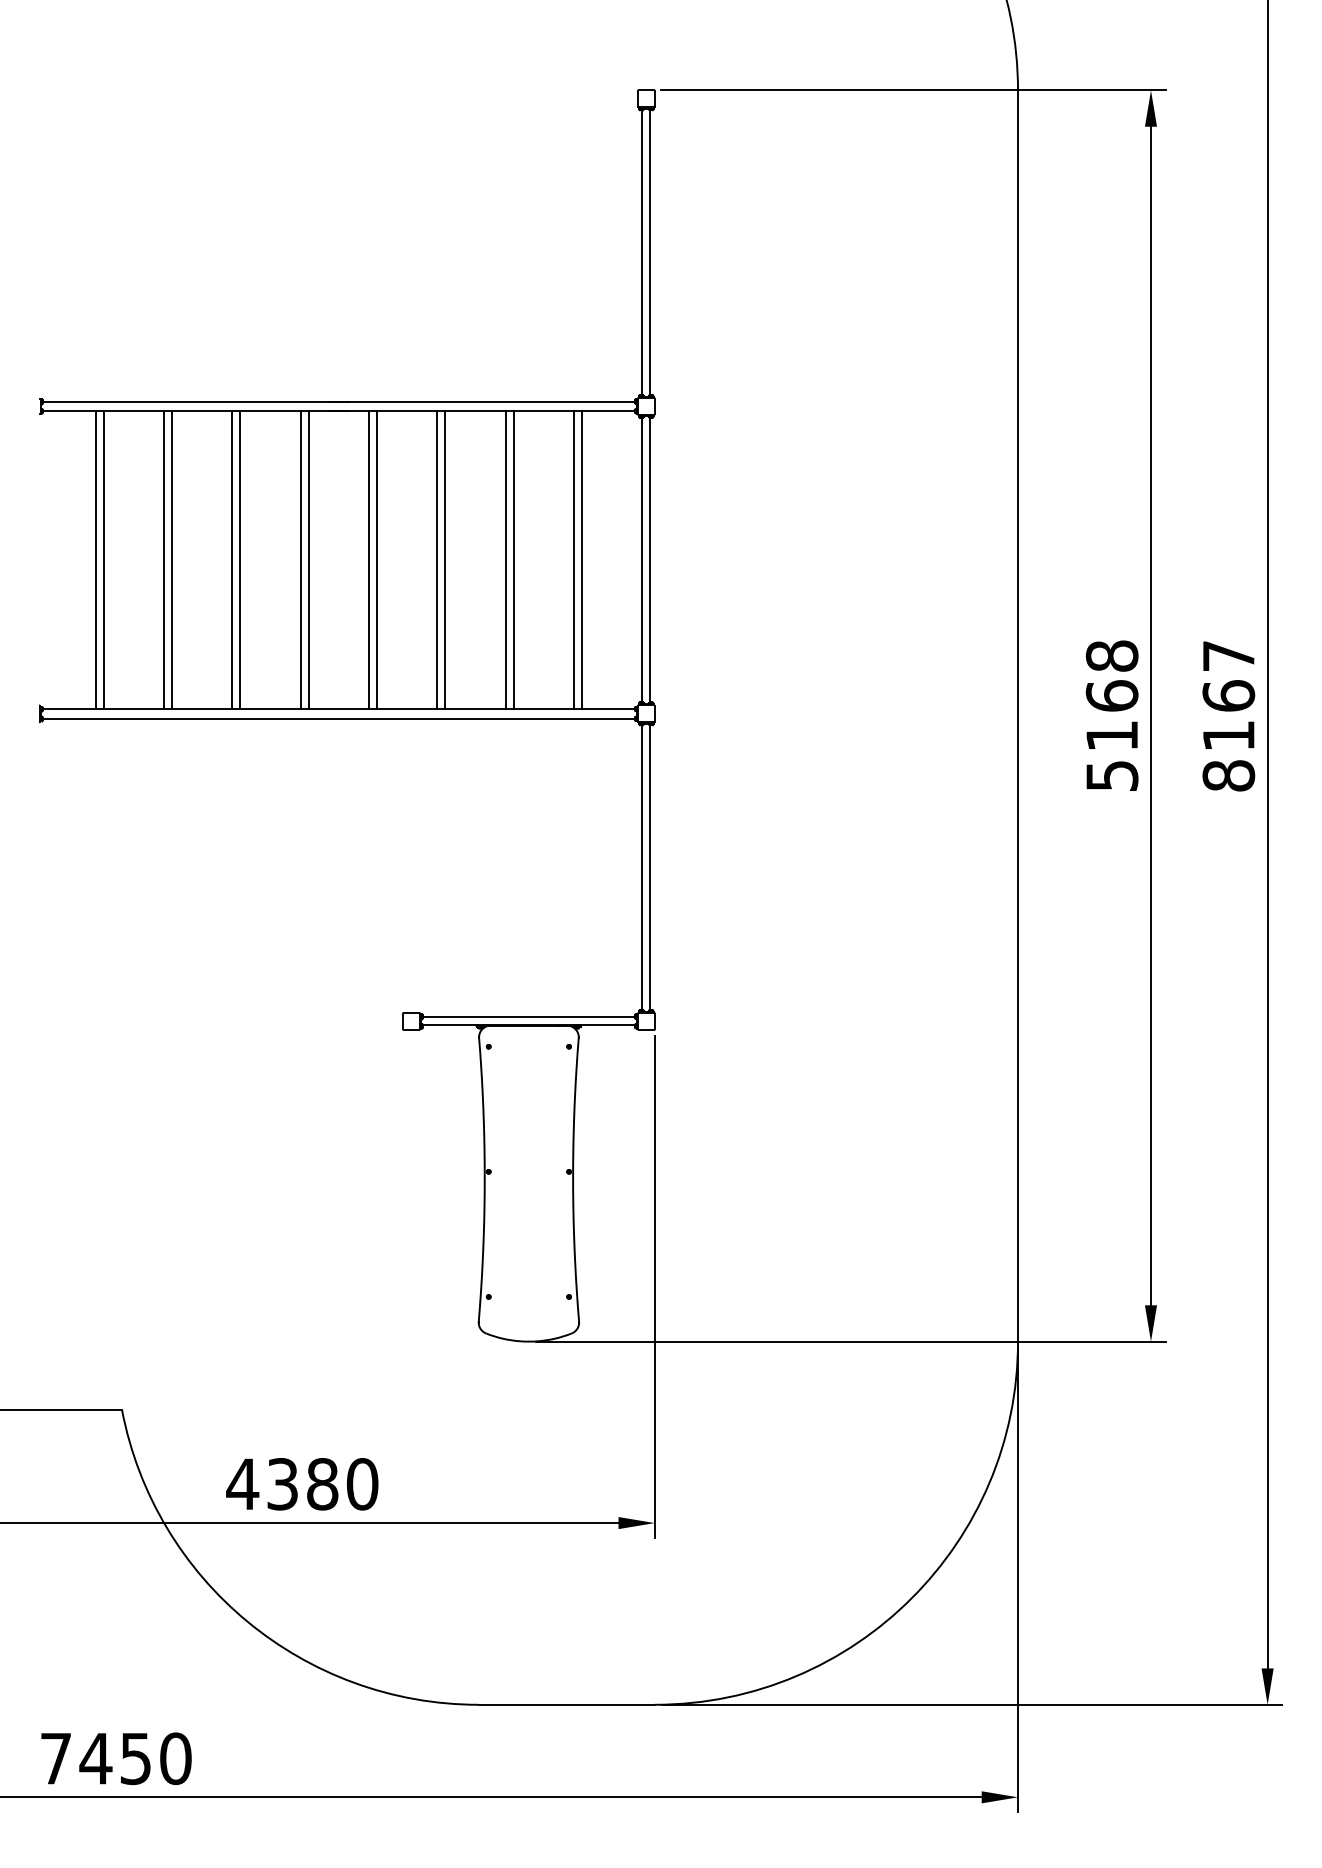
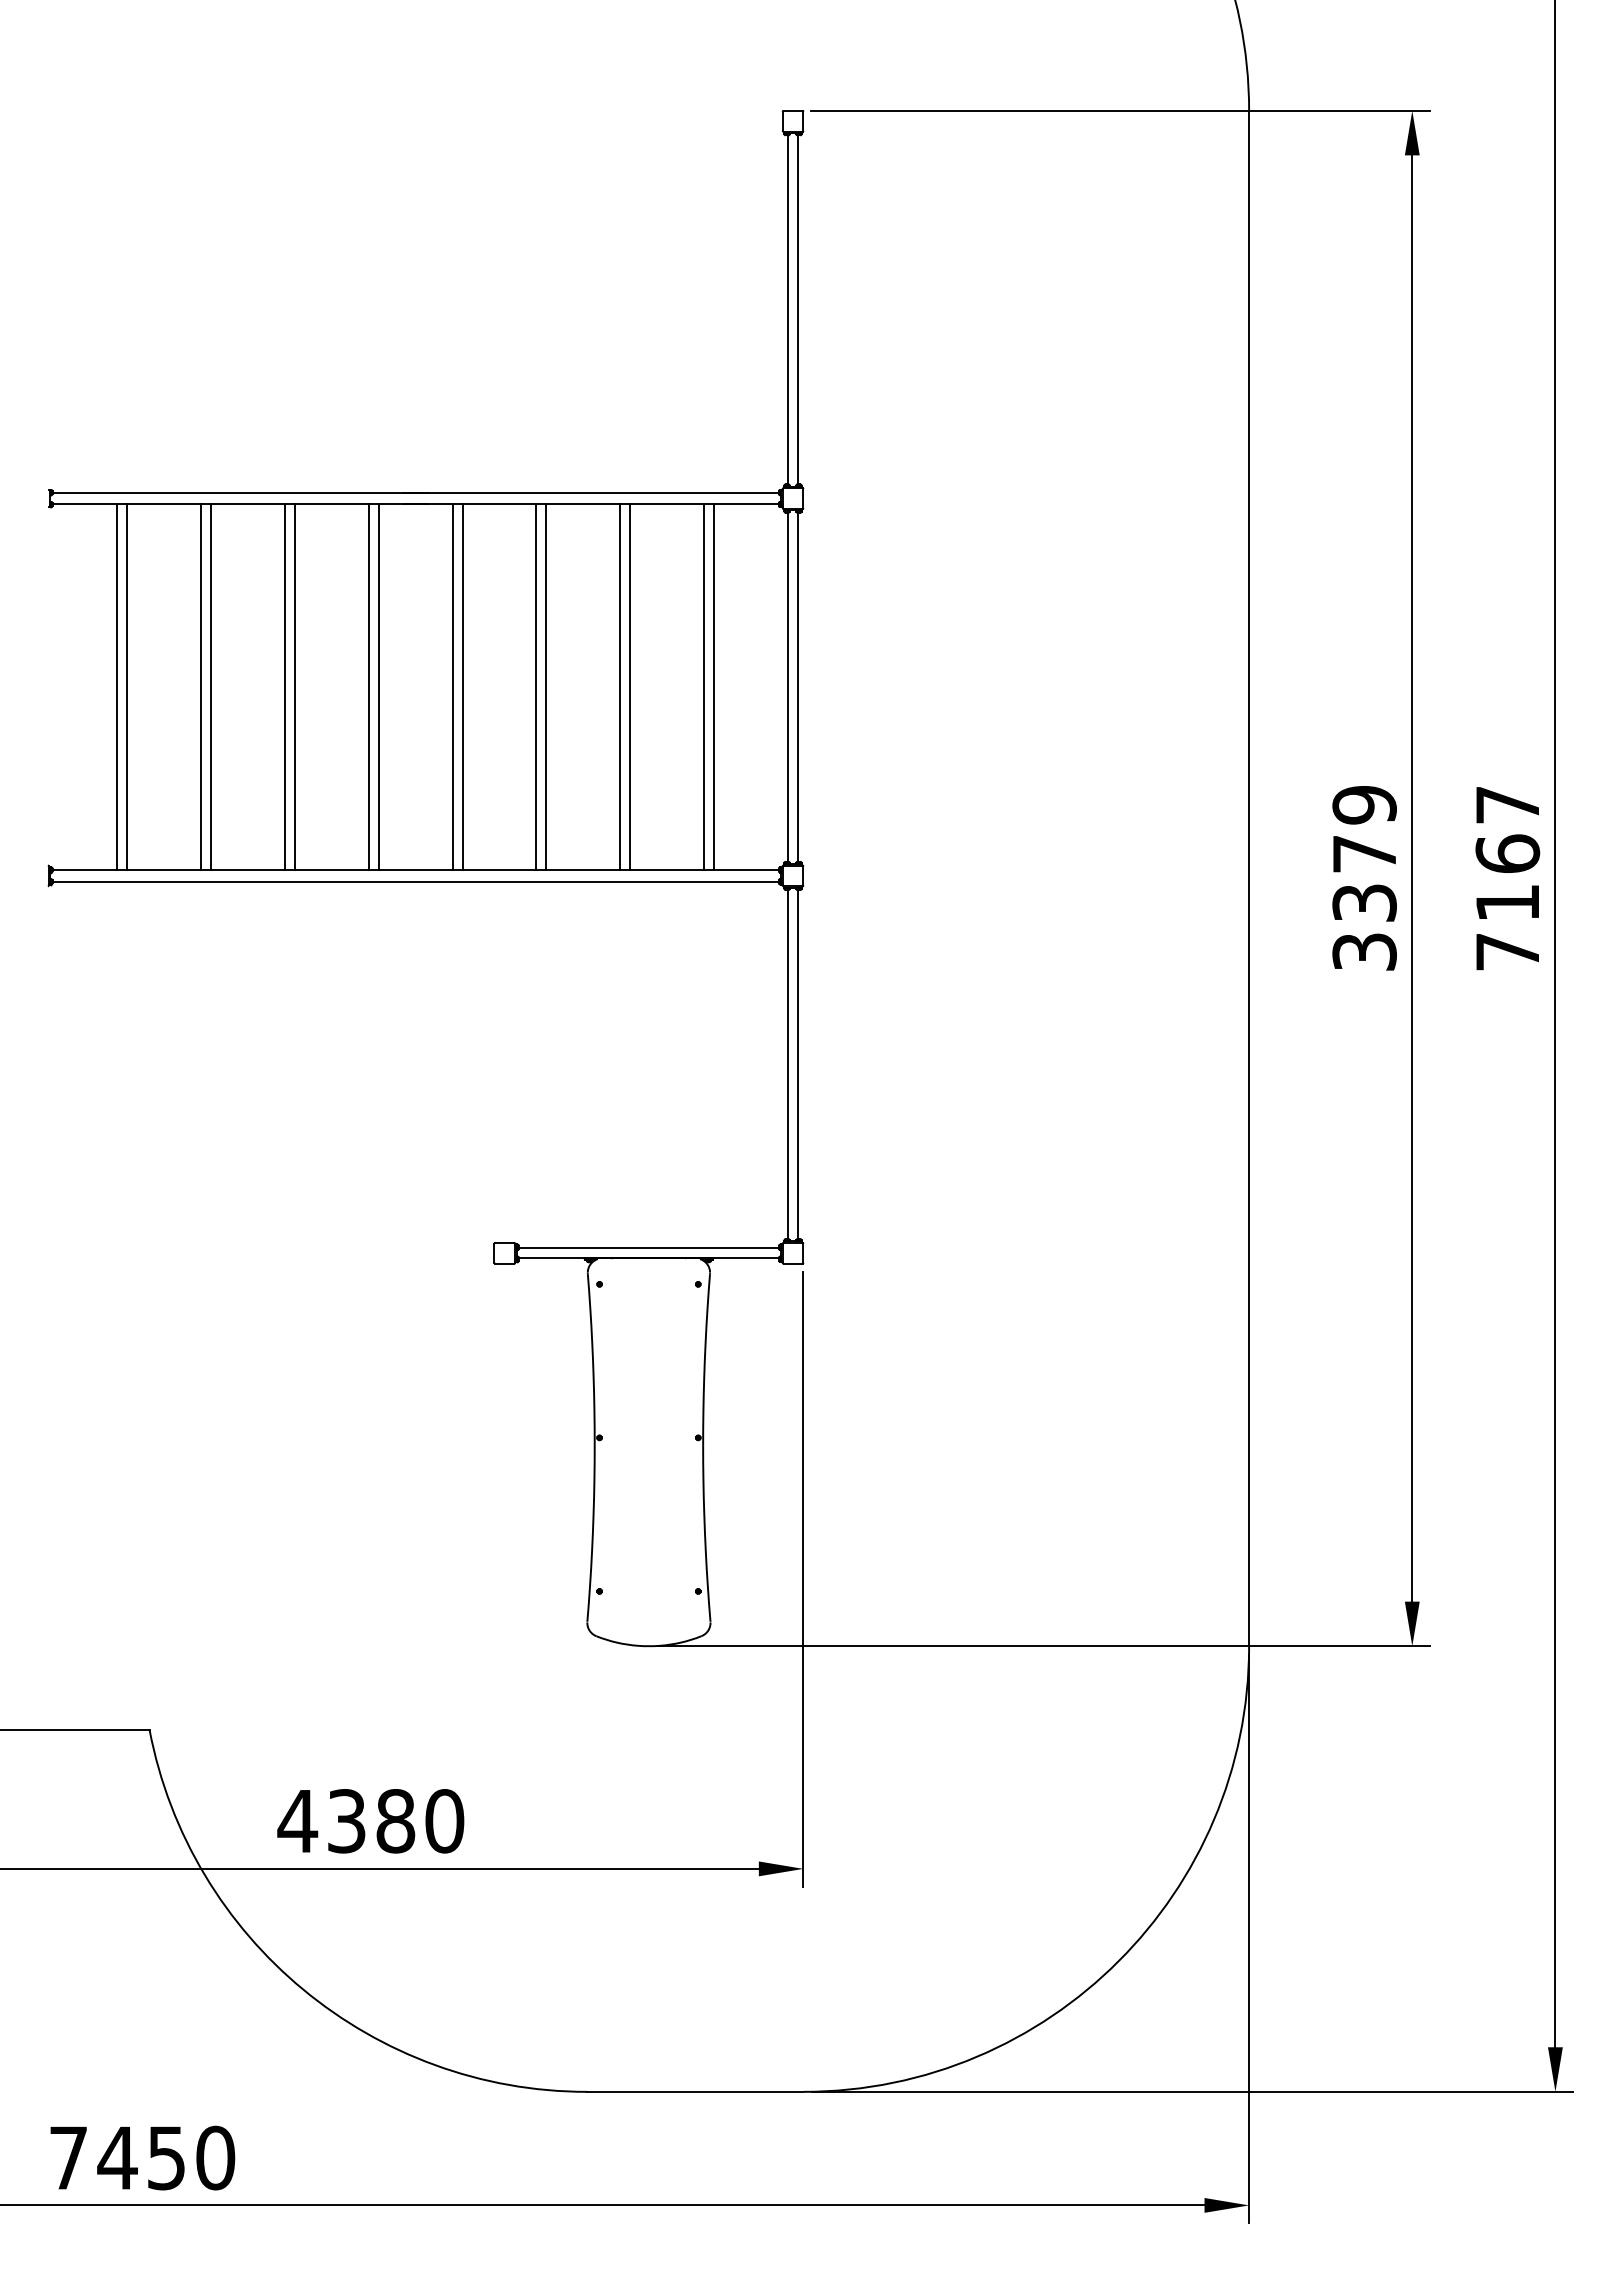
text: (1112, 715) -> (1364, 877), 5168 -> 3379
text: (1228, 775) -> (1507, 951), 8167 -> 7167

